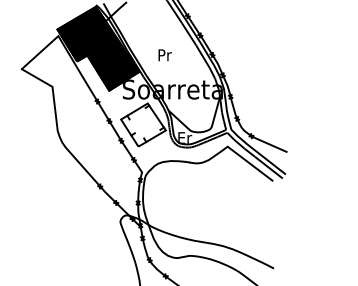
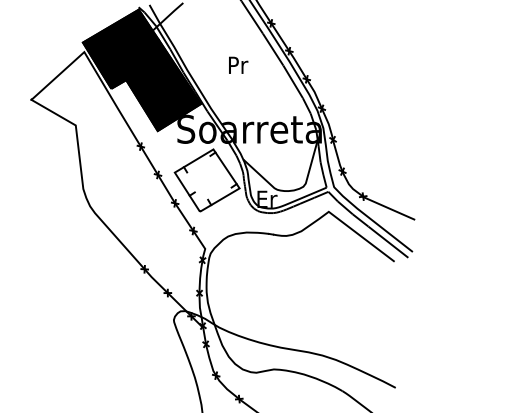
text: (164, 55) -> (237, 65), moved

